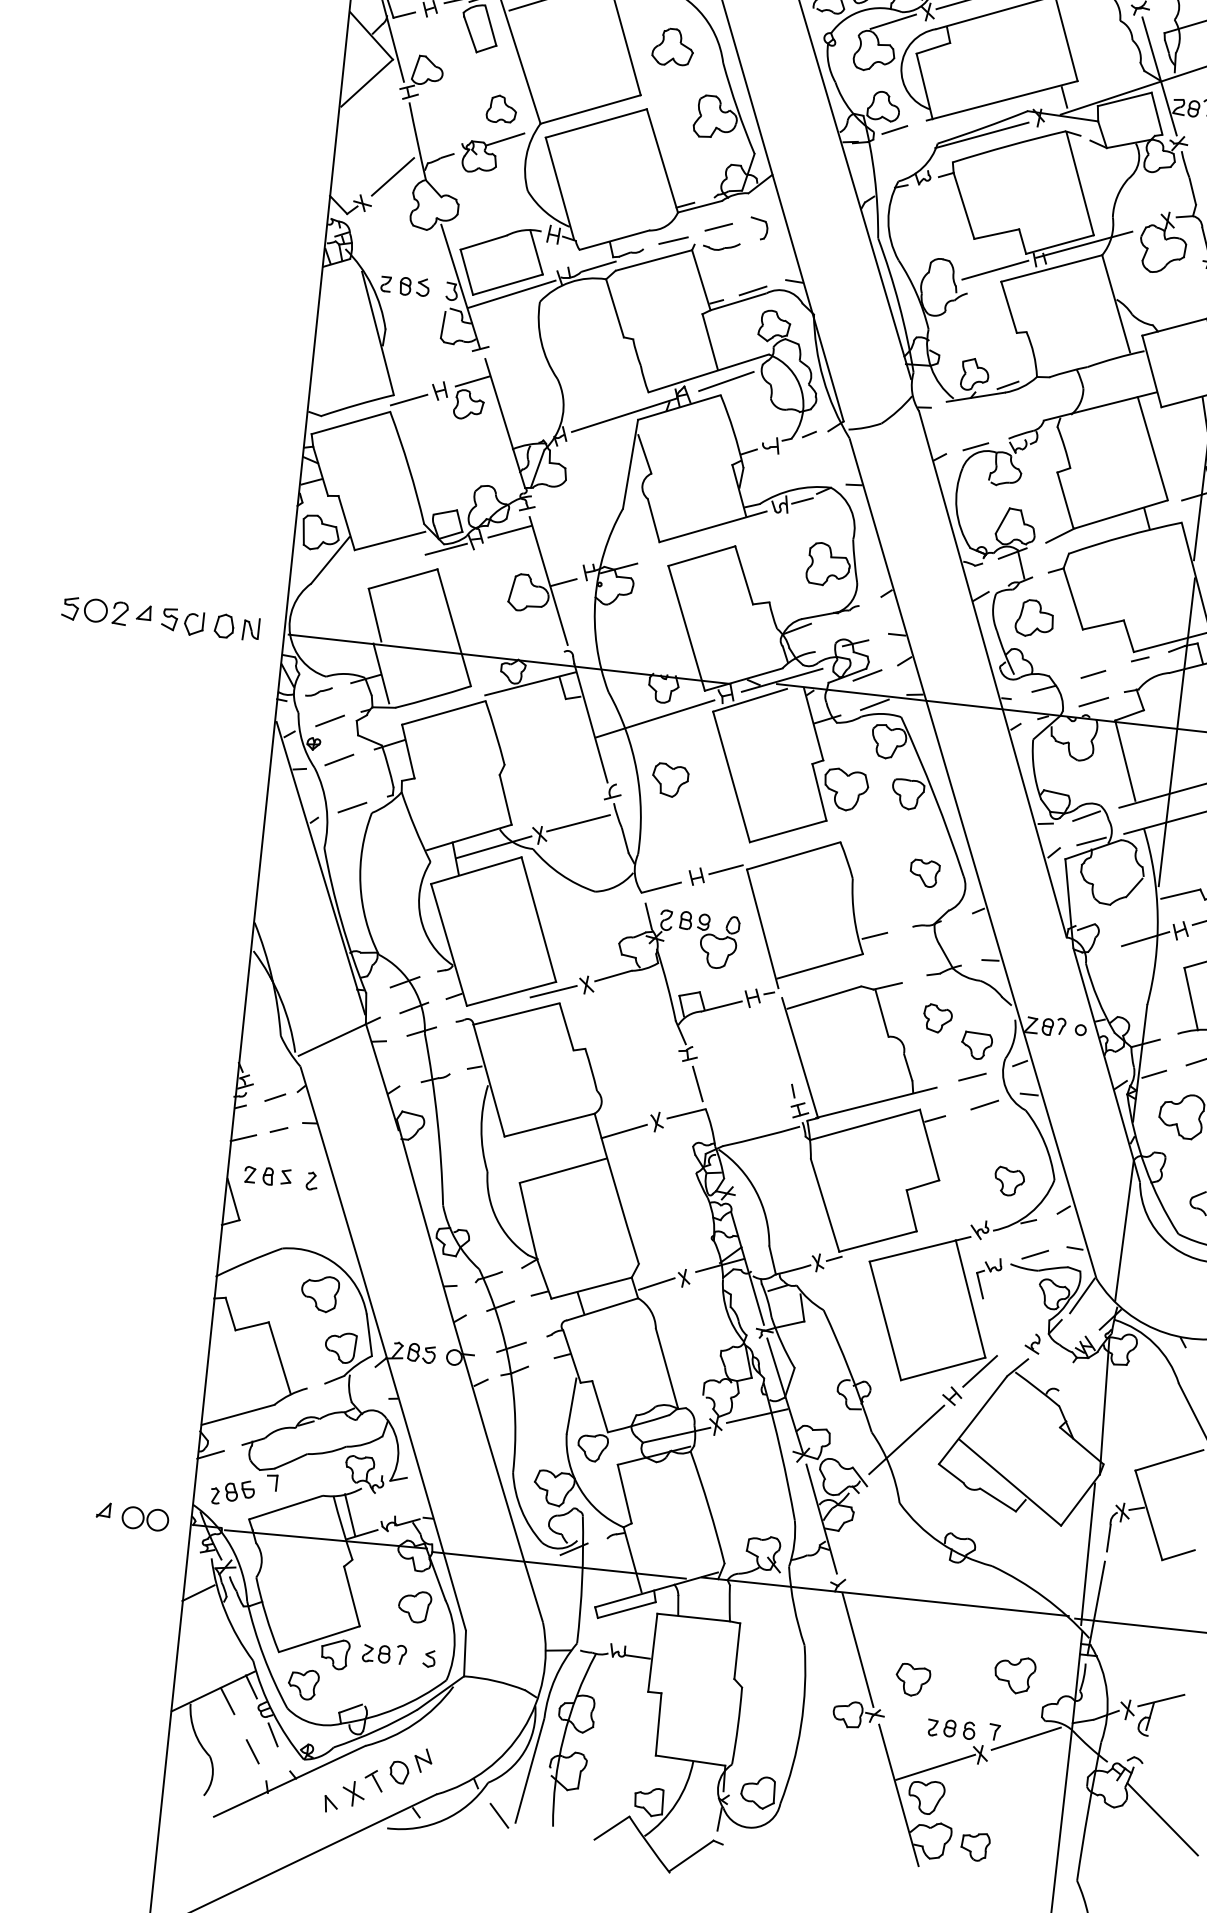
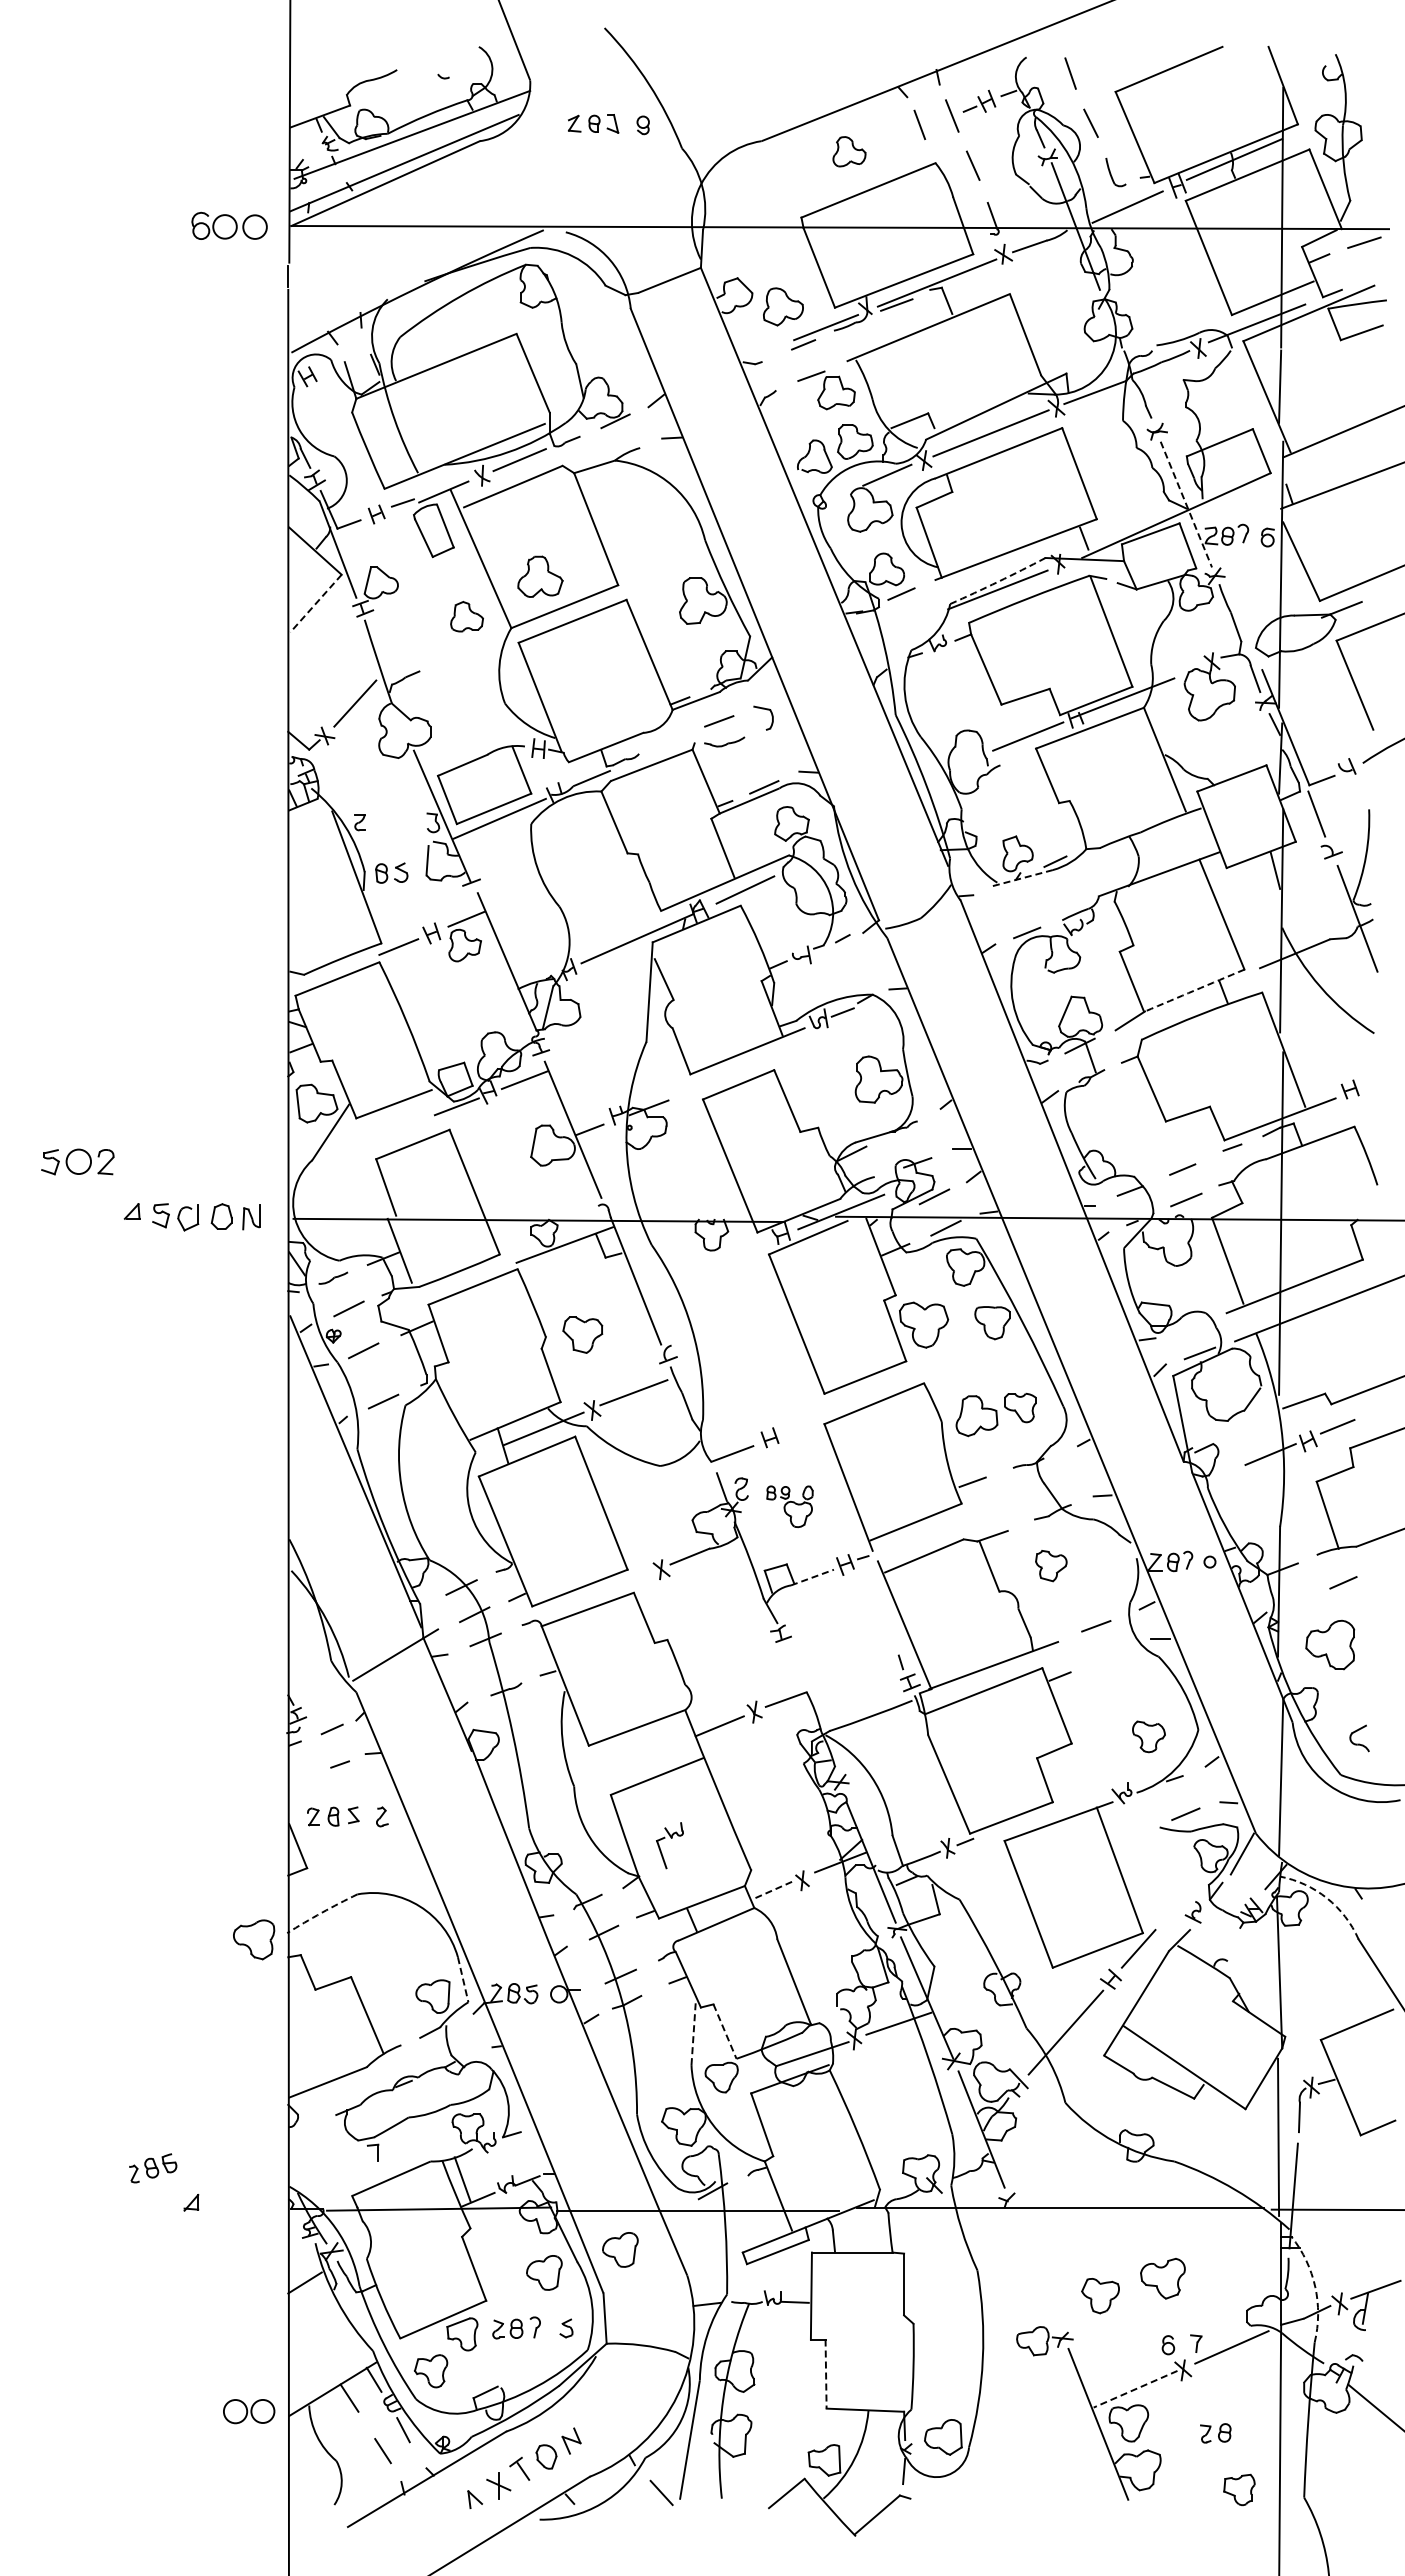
part: (673, 47) -> (540, 576), moved
line: (1159, 76) -> (1186, 504), solid -> dashed
line: (367, 83) -> (316, 603), solid -> dashed
arc: (983, 127) -> (998, 581), solid -> dashed
part: (491, 151) -> (460, 664), removed
line: (673, 240) -> (670, 741), removed
part: (414, 286) -> (391, 872), moved
line: (975, 397) -> (1021, 878), solid -> dashed
arc: (1120, 514) -> (1194, 990), solid -> dashed
part: (94, 610) -> (77, 1161), moved
part: (1034, 619) -> (976, 1416), moved
line: (655, 718) -> (706, 1268), removed
part: (670, 779) -> (582, 1334), moved
line: (1086, 816) -> (1191, 1326), removed
line: (726, 869) -> (801, 1426), removed
part: (707, 940) -> (789, 1506), size x0.7
line: (553, 991) -> (625, 1580), removed
line: (721, 1006) -> (812, 1577), solid -> dashed
part: (976, 1045) -> (1097, 1591), removed
line: (1154, 1073) -> (1295, 1601), removed
line: (697, 1083) -> (794, 1665), removed
line: (984, 1104) -> (1112, 1655), removed
line: (243, 1138) -> (301, 1777), removed
arc: (248, 1261) -> (321, 1912), solid -> dashed
part: (990, 1272) -> (671, 1838), moved
line: (657, 1284) -> (773, 1890), solid -> dashed
part: (320, 1293) -> (254, 1939), moved
line: (369, 1336) -> (463, 1980), solid -> dashed
arc: (1154, 1343) -> (1327, 1898), solid -> dashed
line: (571, 1406) -> (693, 2034), solid -> dashed
line: (600, 1406) -> (725, 2031), solid -> dashed
line: (210, 1454) -> (302, 2129), removed
part: (233, 1492) -> (153, 2168), moved
part: (145, 1518) -> (249, 2411), moved
part: (485, 1592) -> (620, 2249), added
line: (857, 1650) -> (1036, 2269), removed
part: (1014, 1674) -> (1162, 2278), moved
arc: (1107, 1692) -> (1315, 2287), solid -> dashed
line: (658, 1724) -> (826, 2374), solid -> dashed
part: (941, 1728) -> (1215, 2433), moved
line: (935, 1767) -> (1135, 2389), solid -> dashed
part: (975, 1846) -> (1239, 2489), moved

